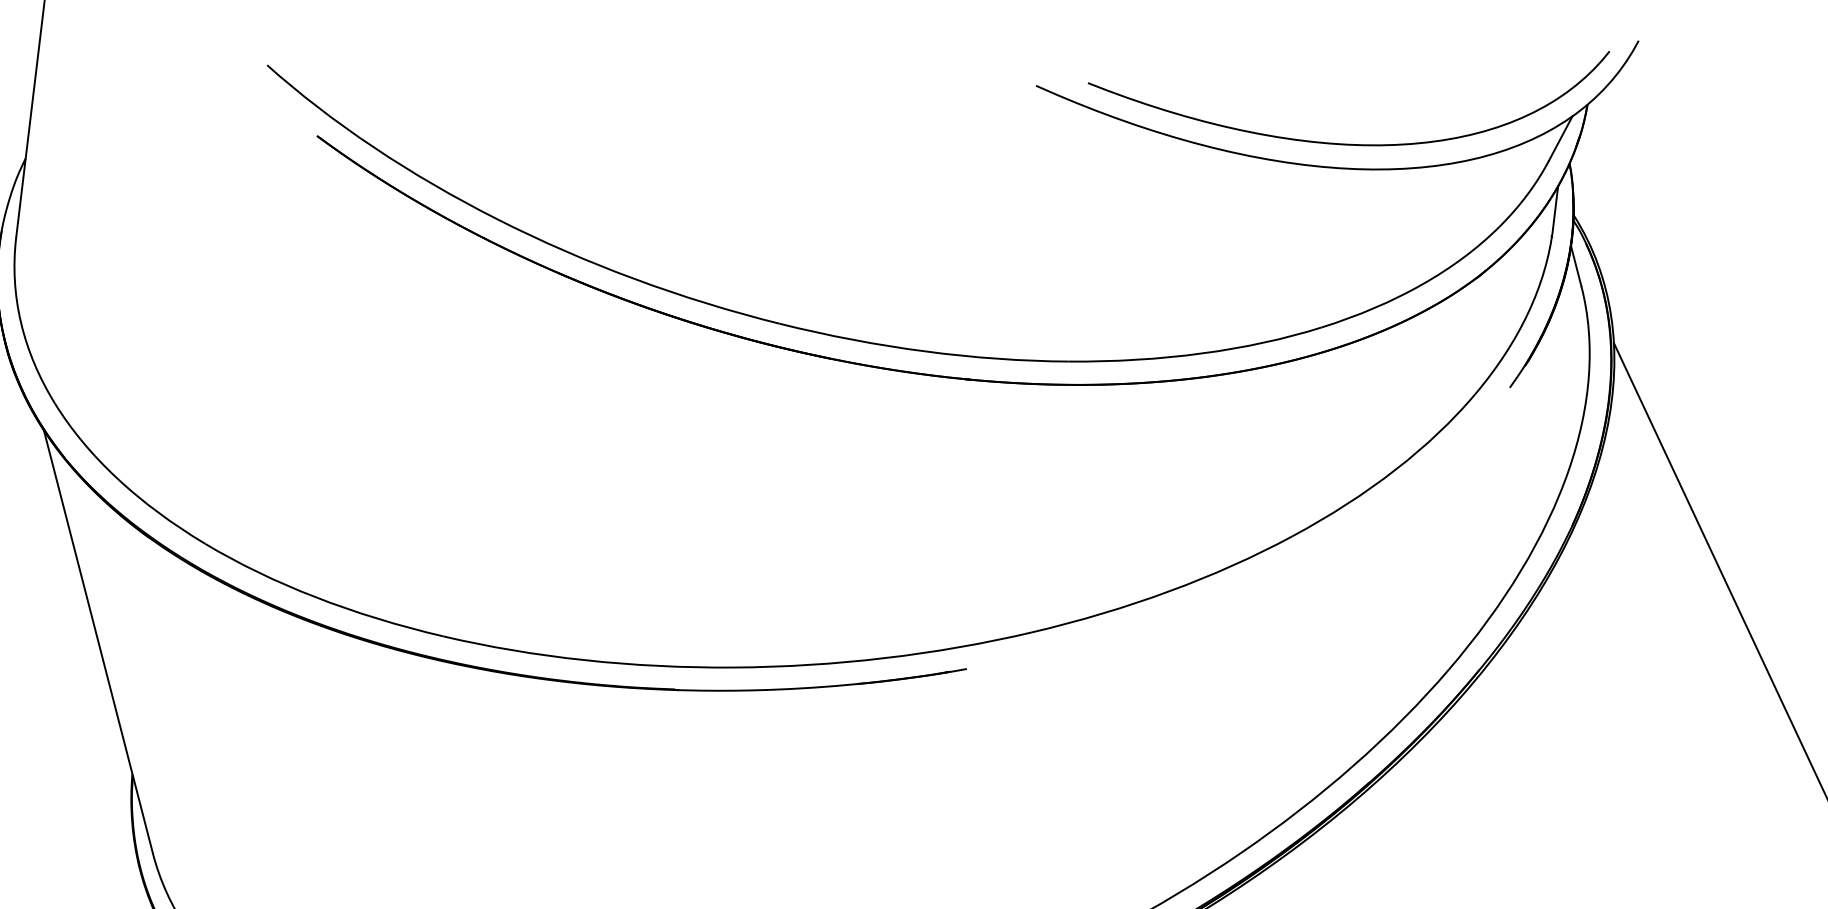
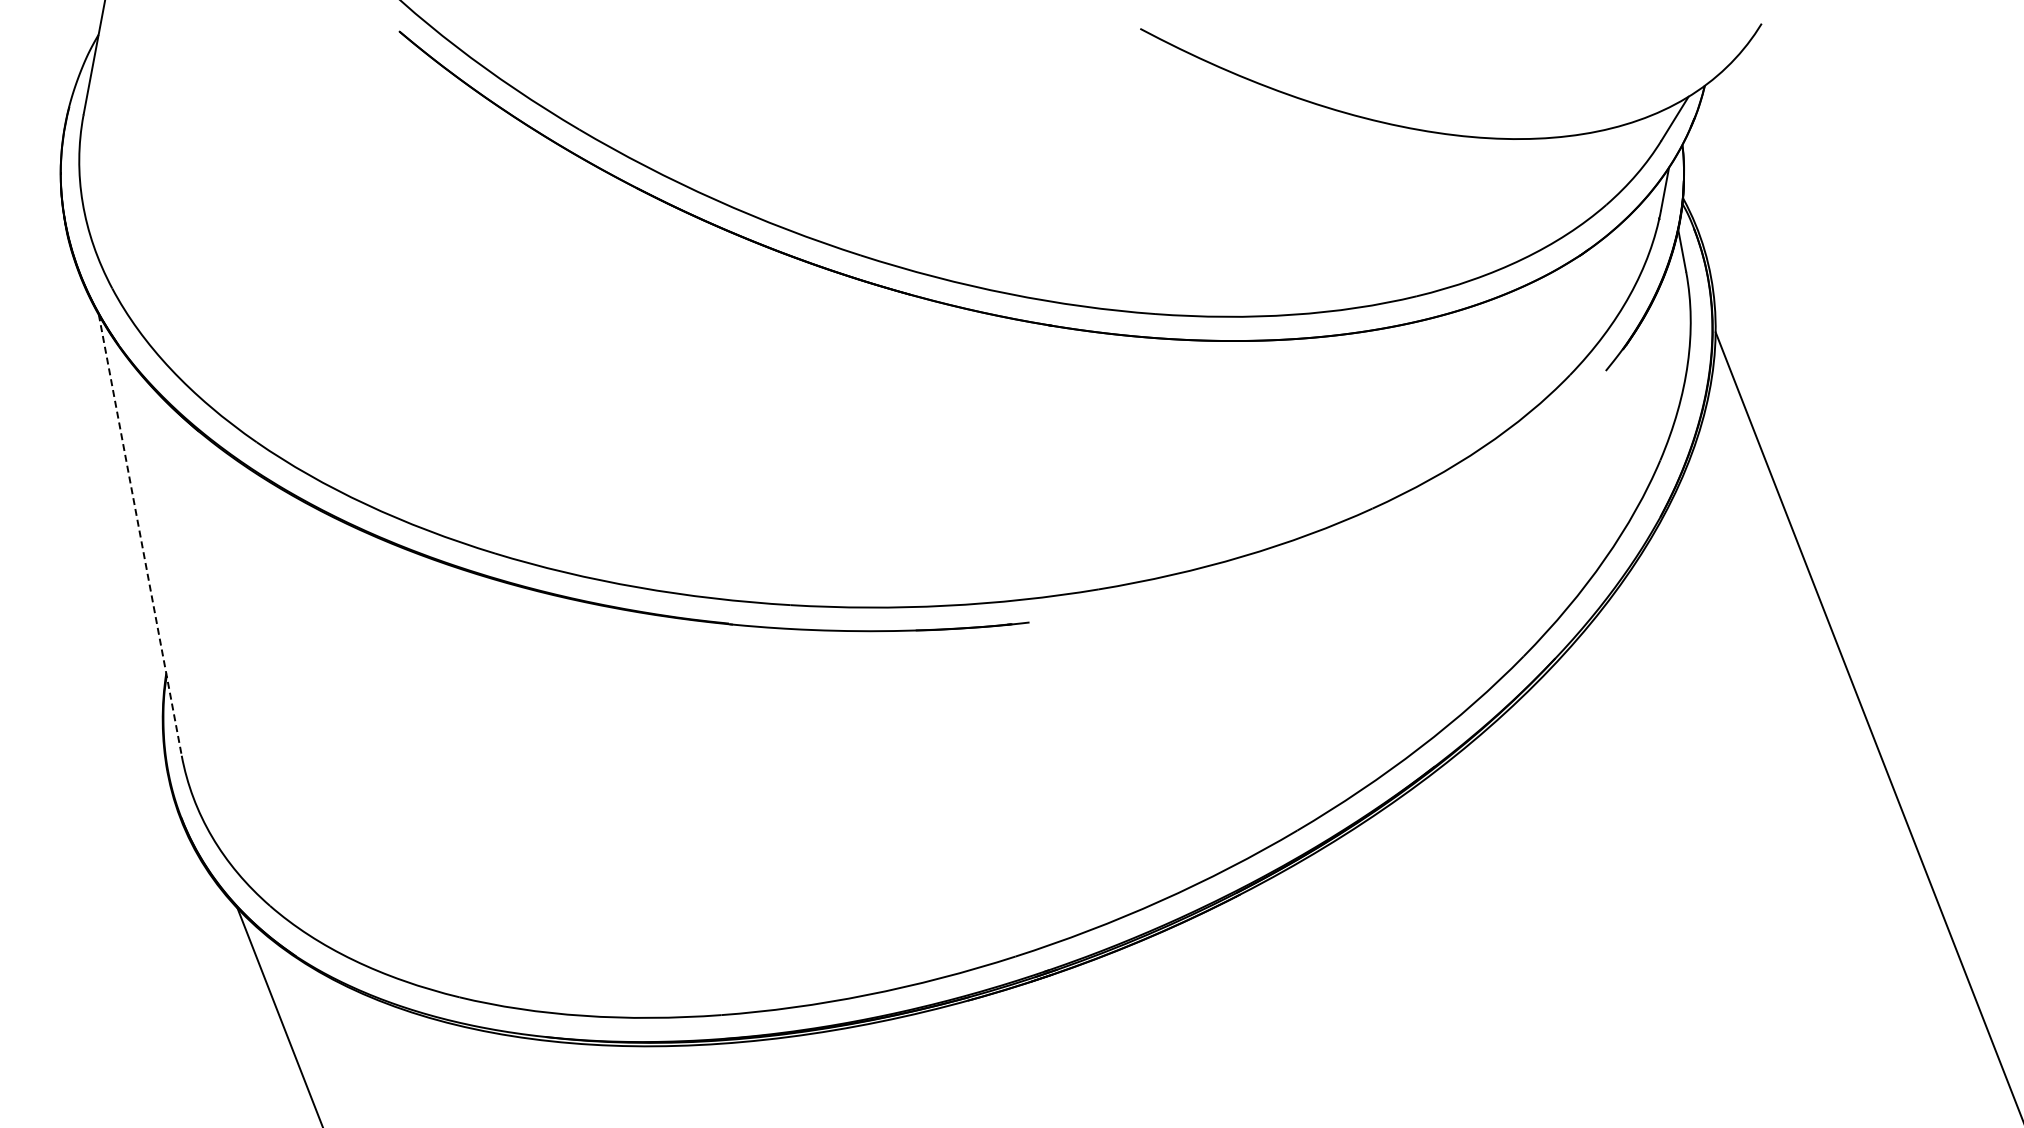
curve: (1350, 143) -> (1458, 109), removed
line: (98, 641) -> (140, 535), solid -> dashed

